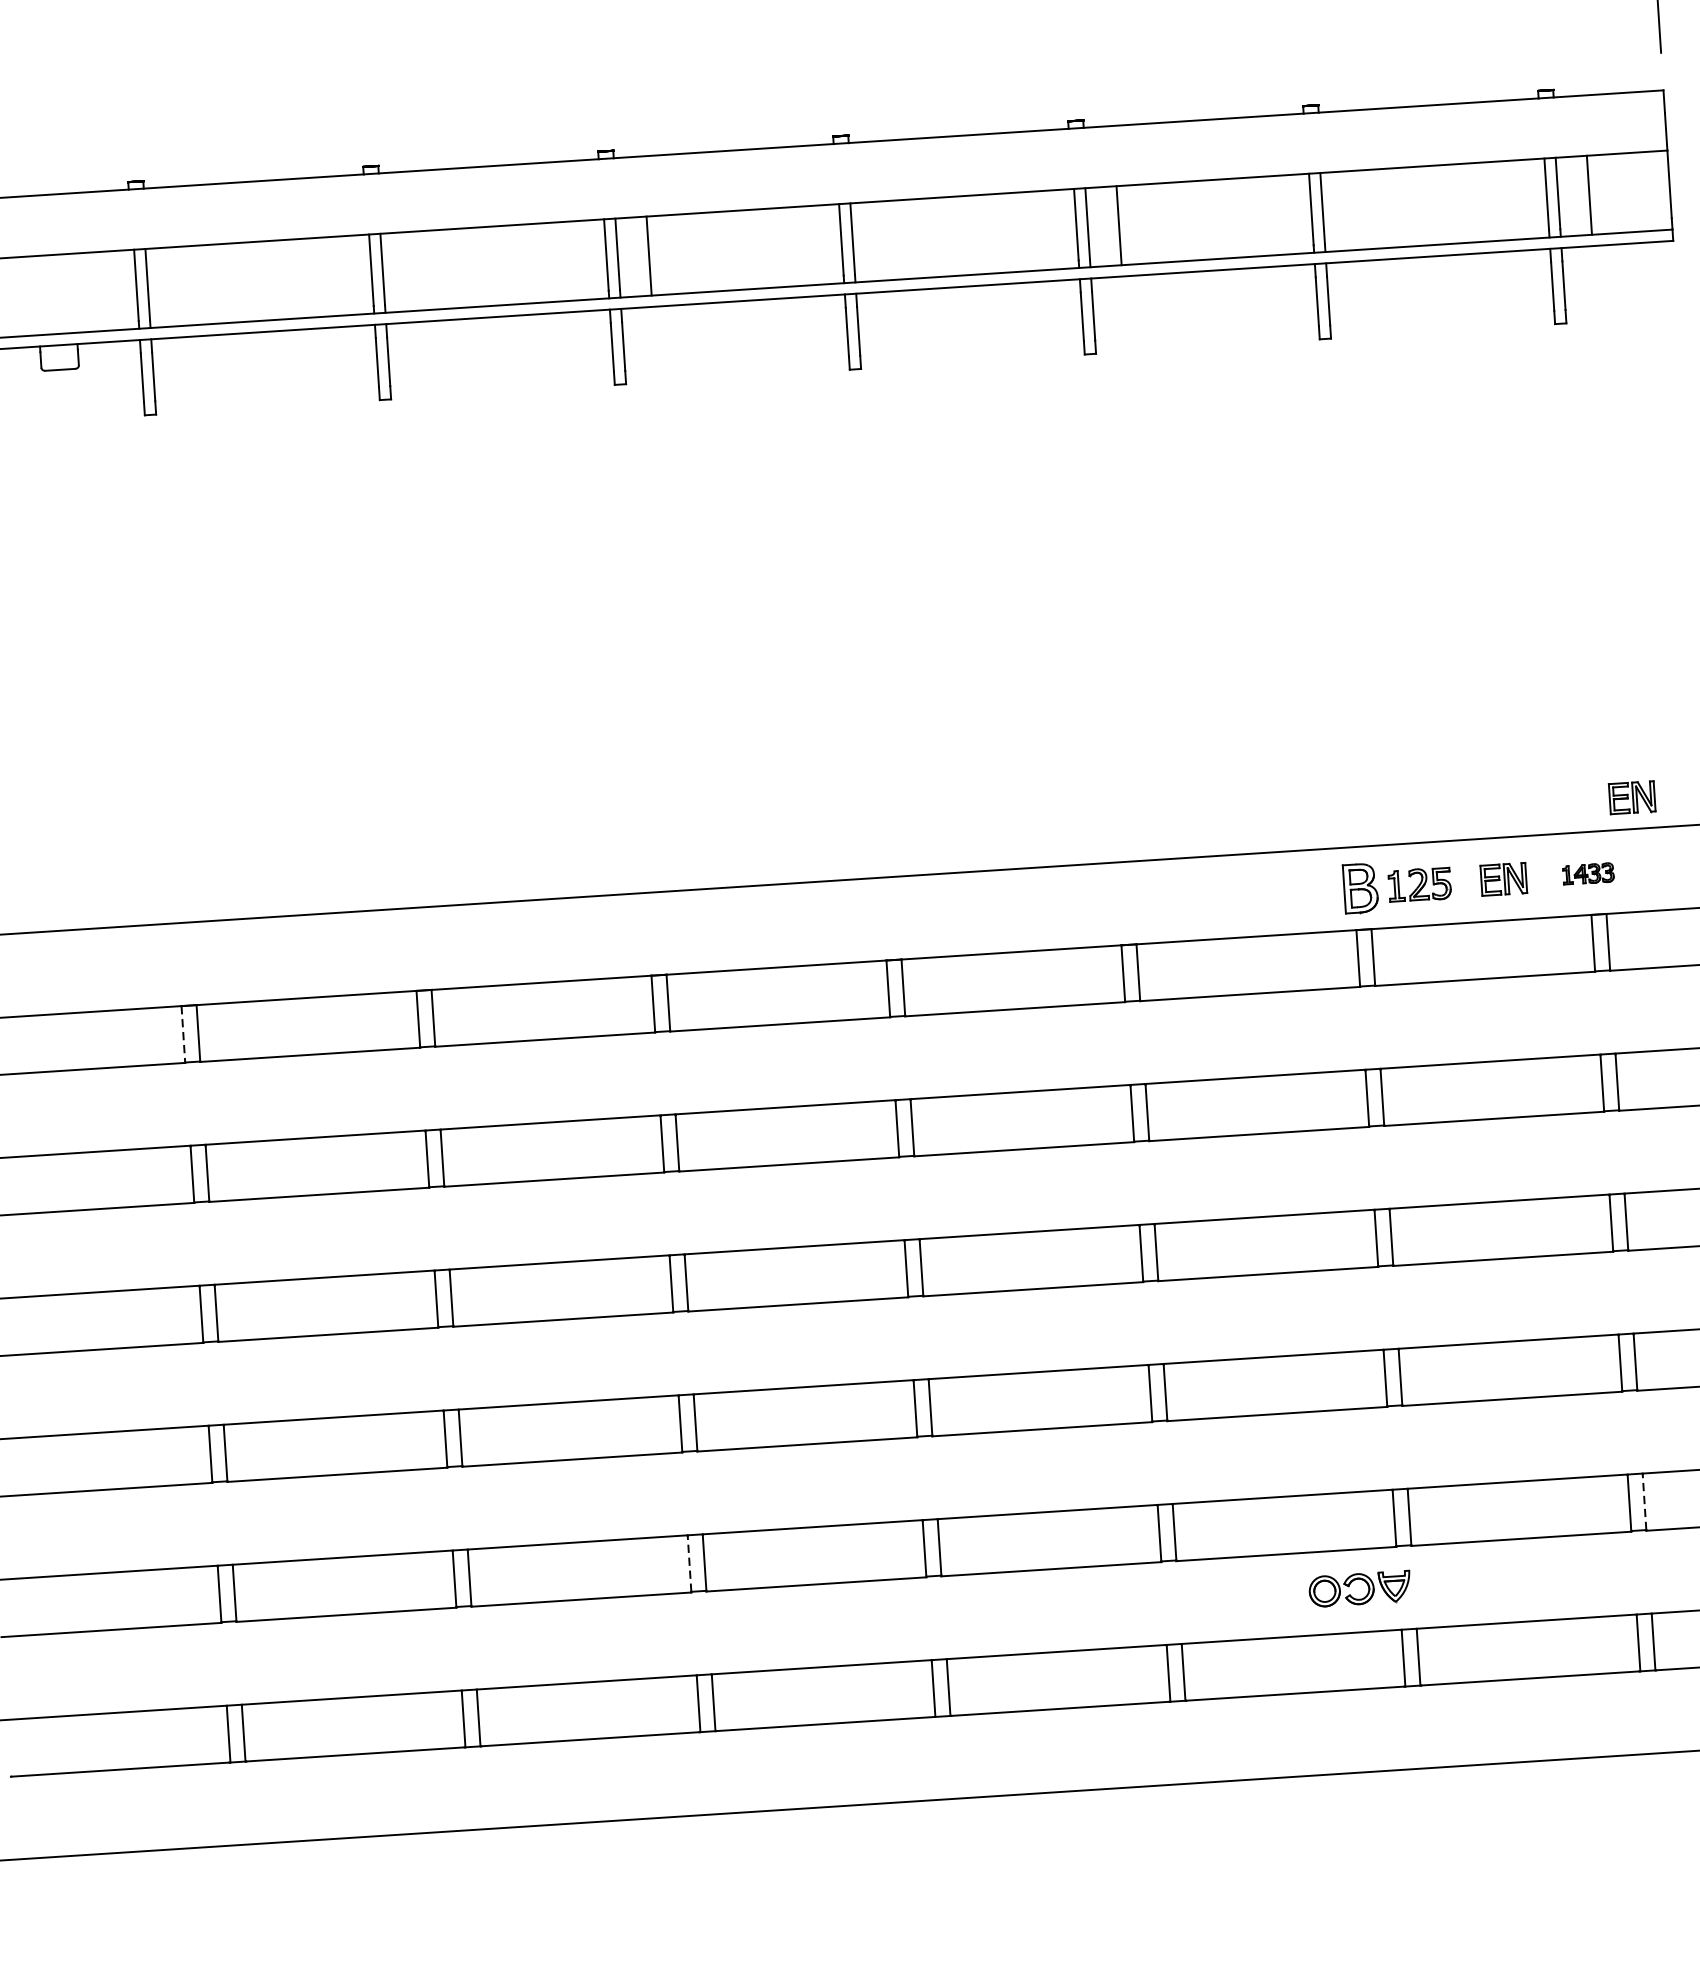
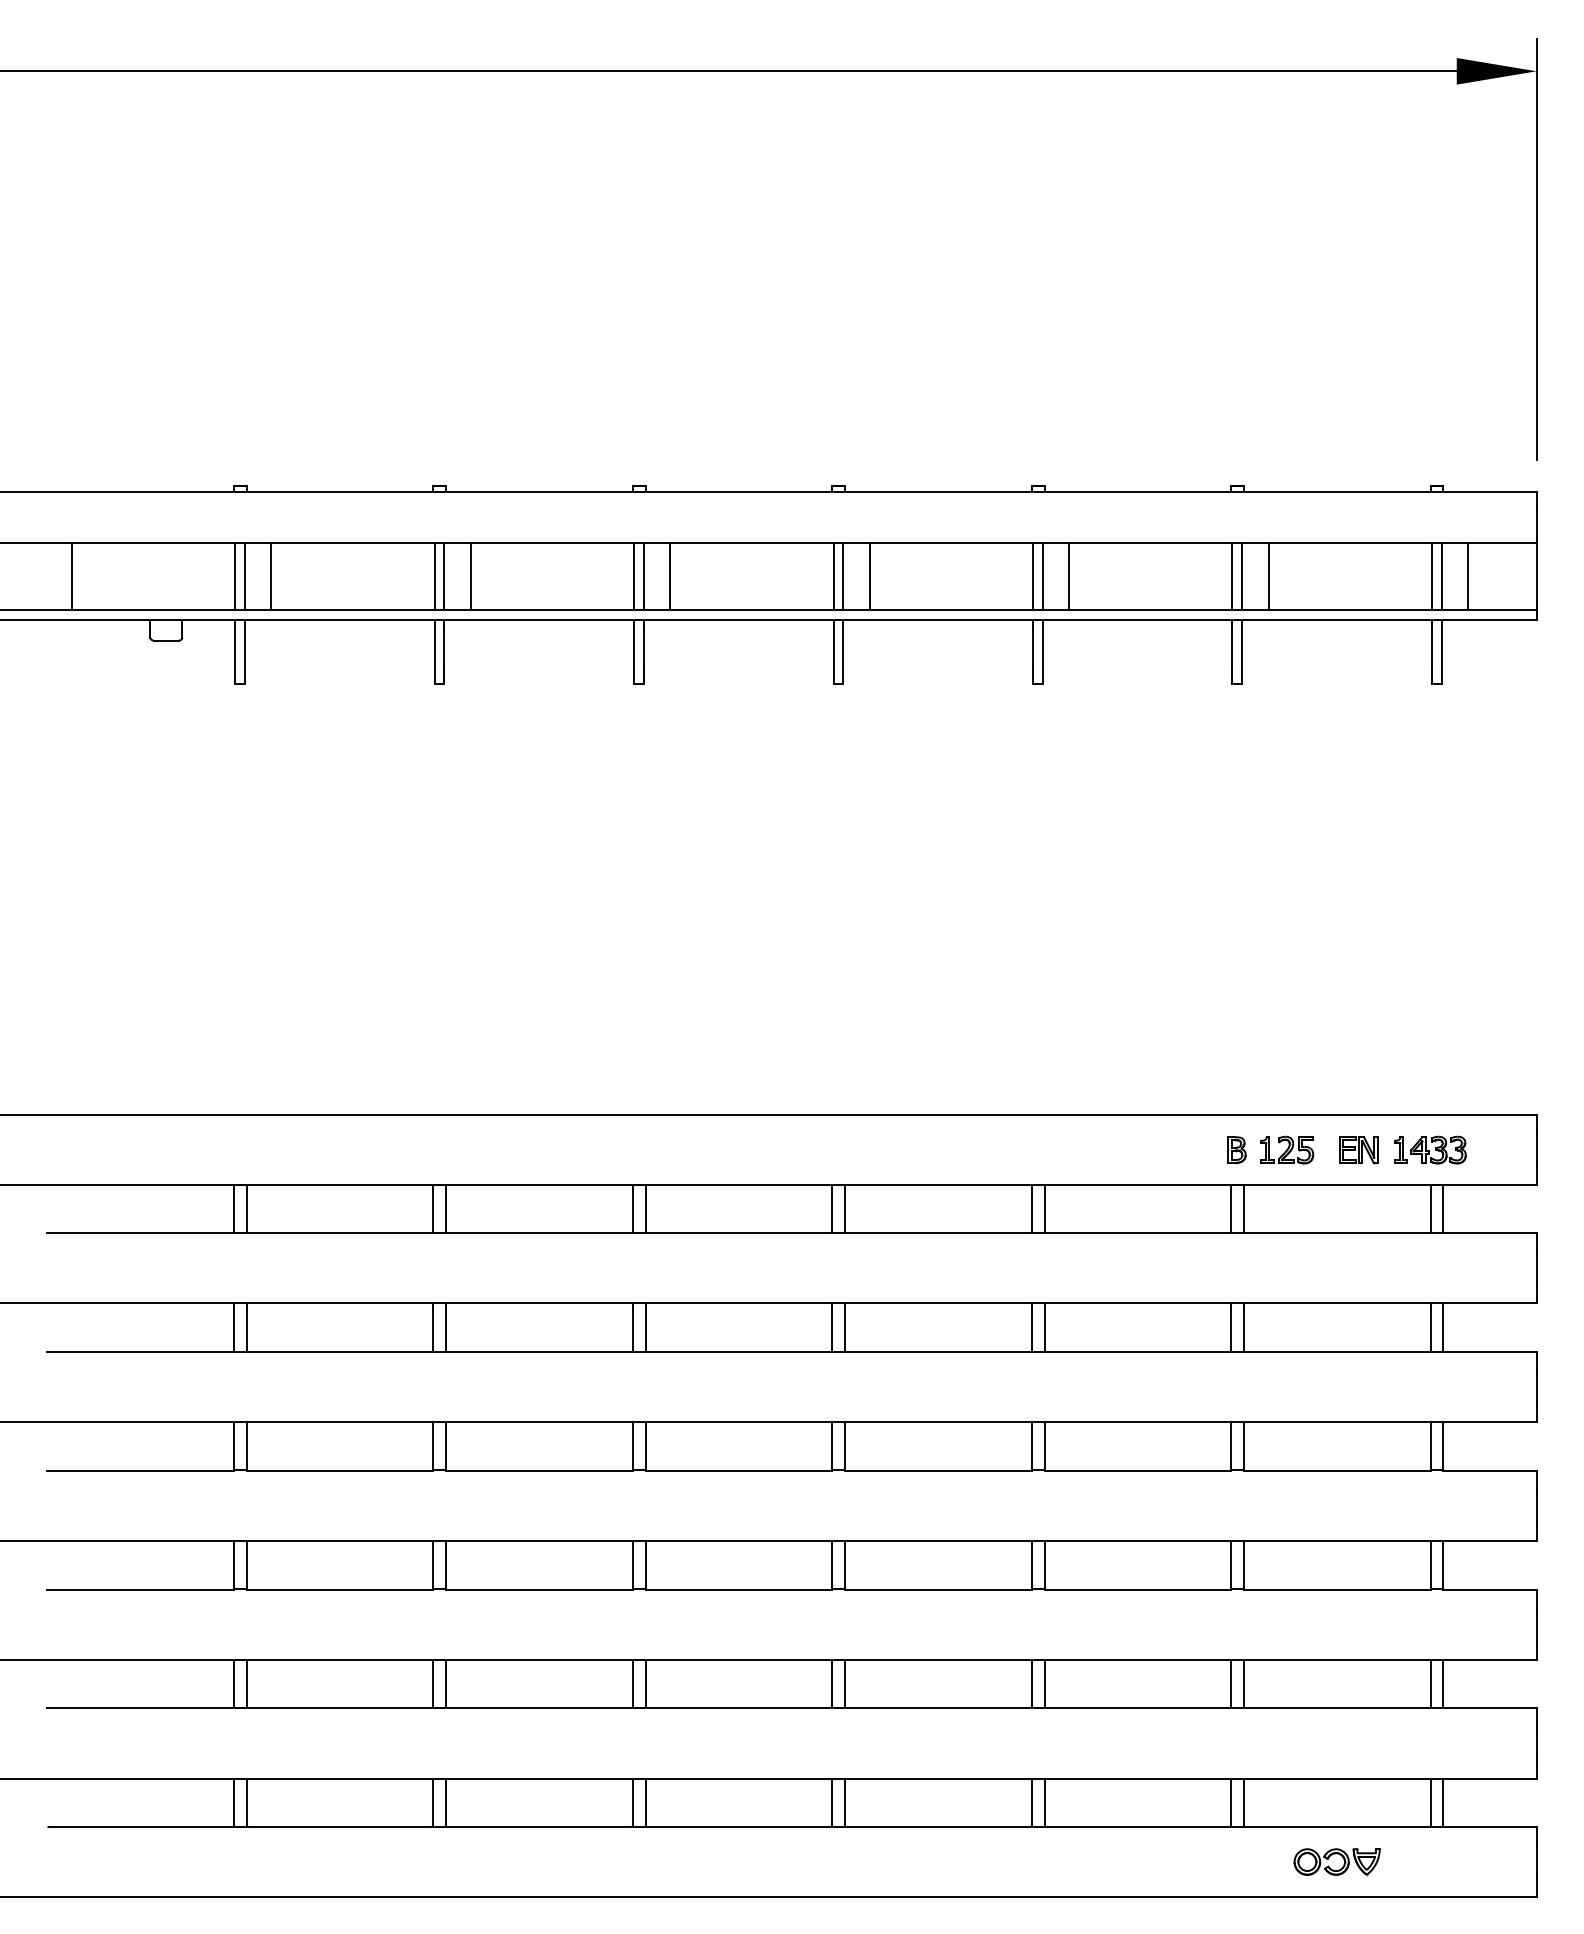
line: (1354, 210) -> (1268, 576), added
line: (883, 240) -> (869, 576), added
line: (413, 271) -> (470, 576), added
line: (179, 286) -> (271, 576), added
part: (1632, 798) -> (1471, 1088), removed
part: (1588, 873) -> (1430, 1149), size x1.67
part: (1360, 889) -> (1236, 1150), size x0.62
line: (183, 1033) -> (234, 1208), dashed -> solid
line: (1644, 1502) -> (1443, 1684), dashed -> solid
line: (689, 1564) -> (632, 1684), dashed -> solid
part: (1366, 1593) -> (1342, 1866), moved

